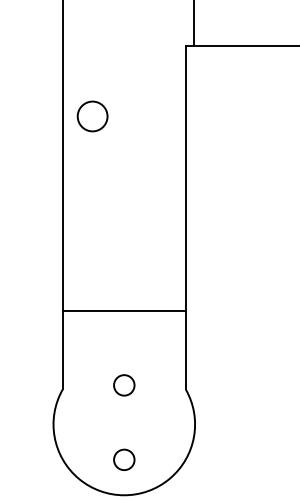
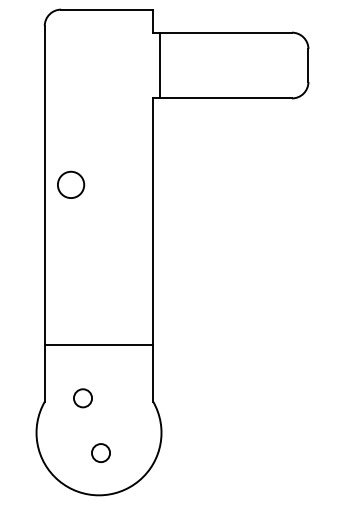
circle: (93, 116) -> (71, 184), moved
line: (123, 310) -> (98, 345), moved
circle: (123, 385) -> (82, 398), moved
circle: (123, 459) -> (100, 452), moved

